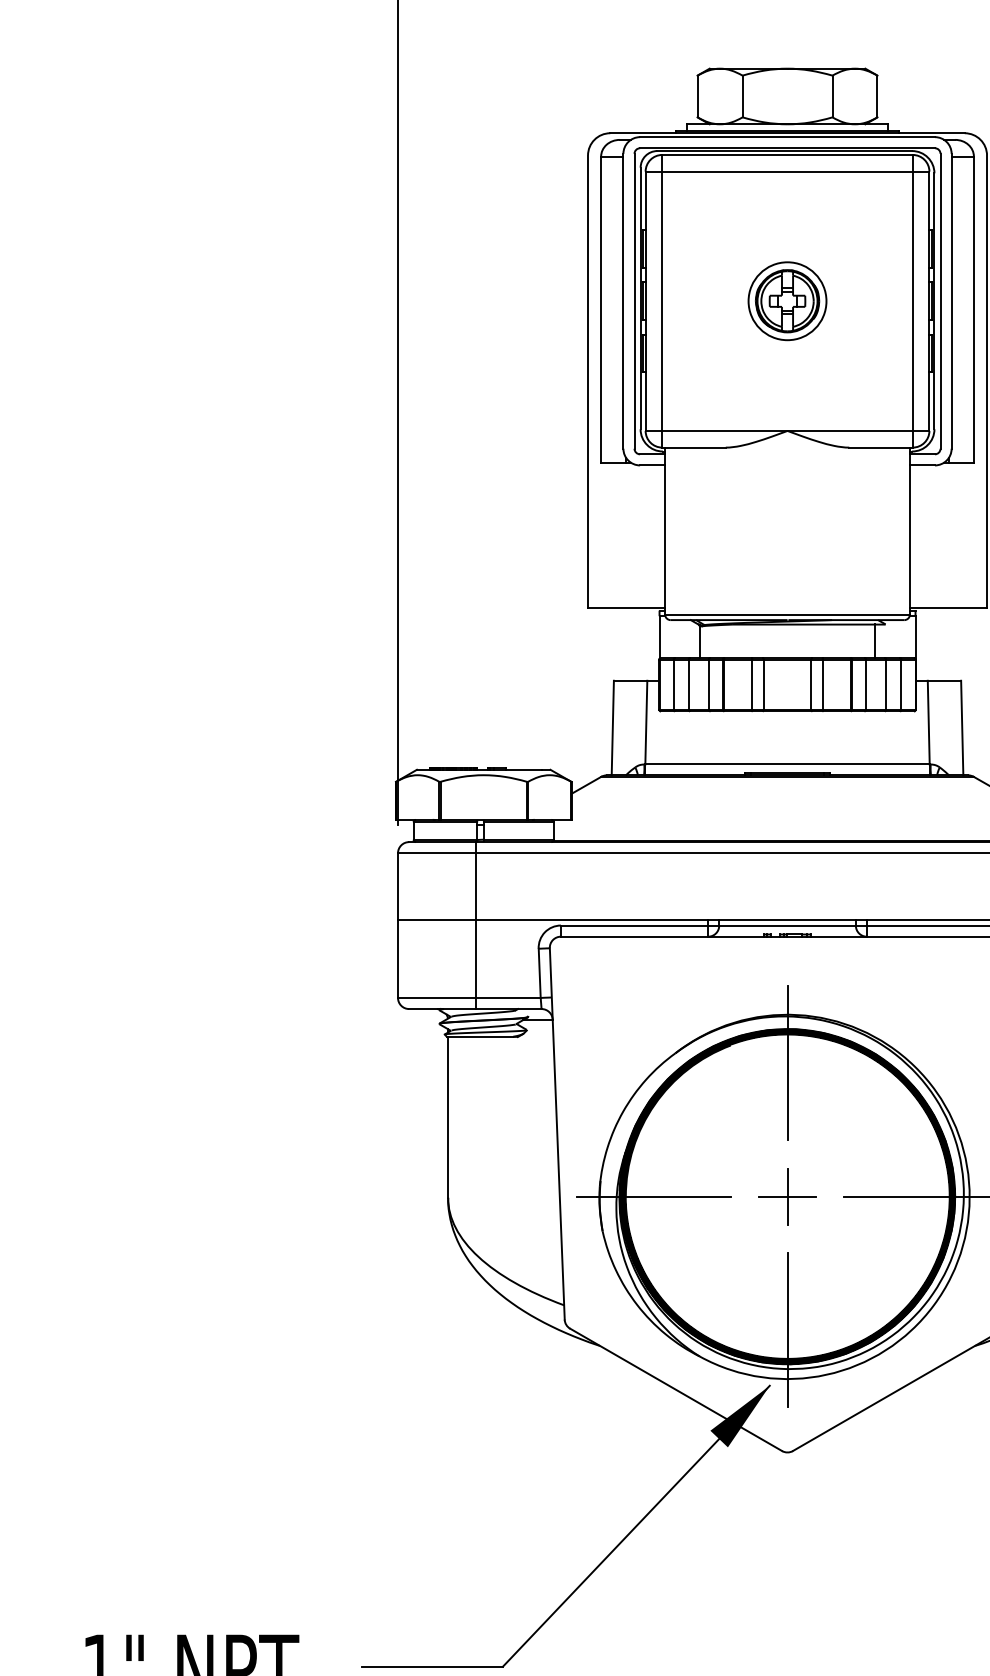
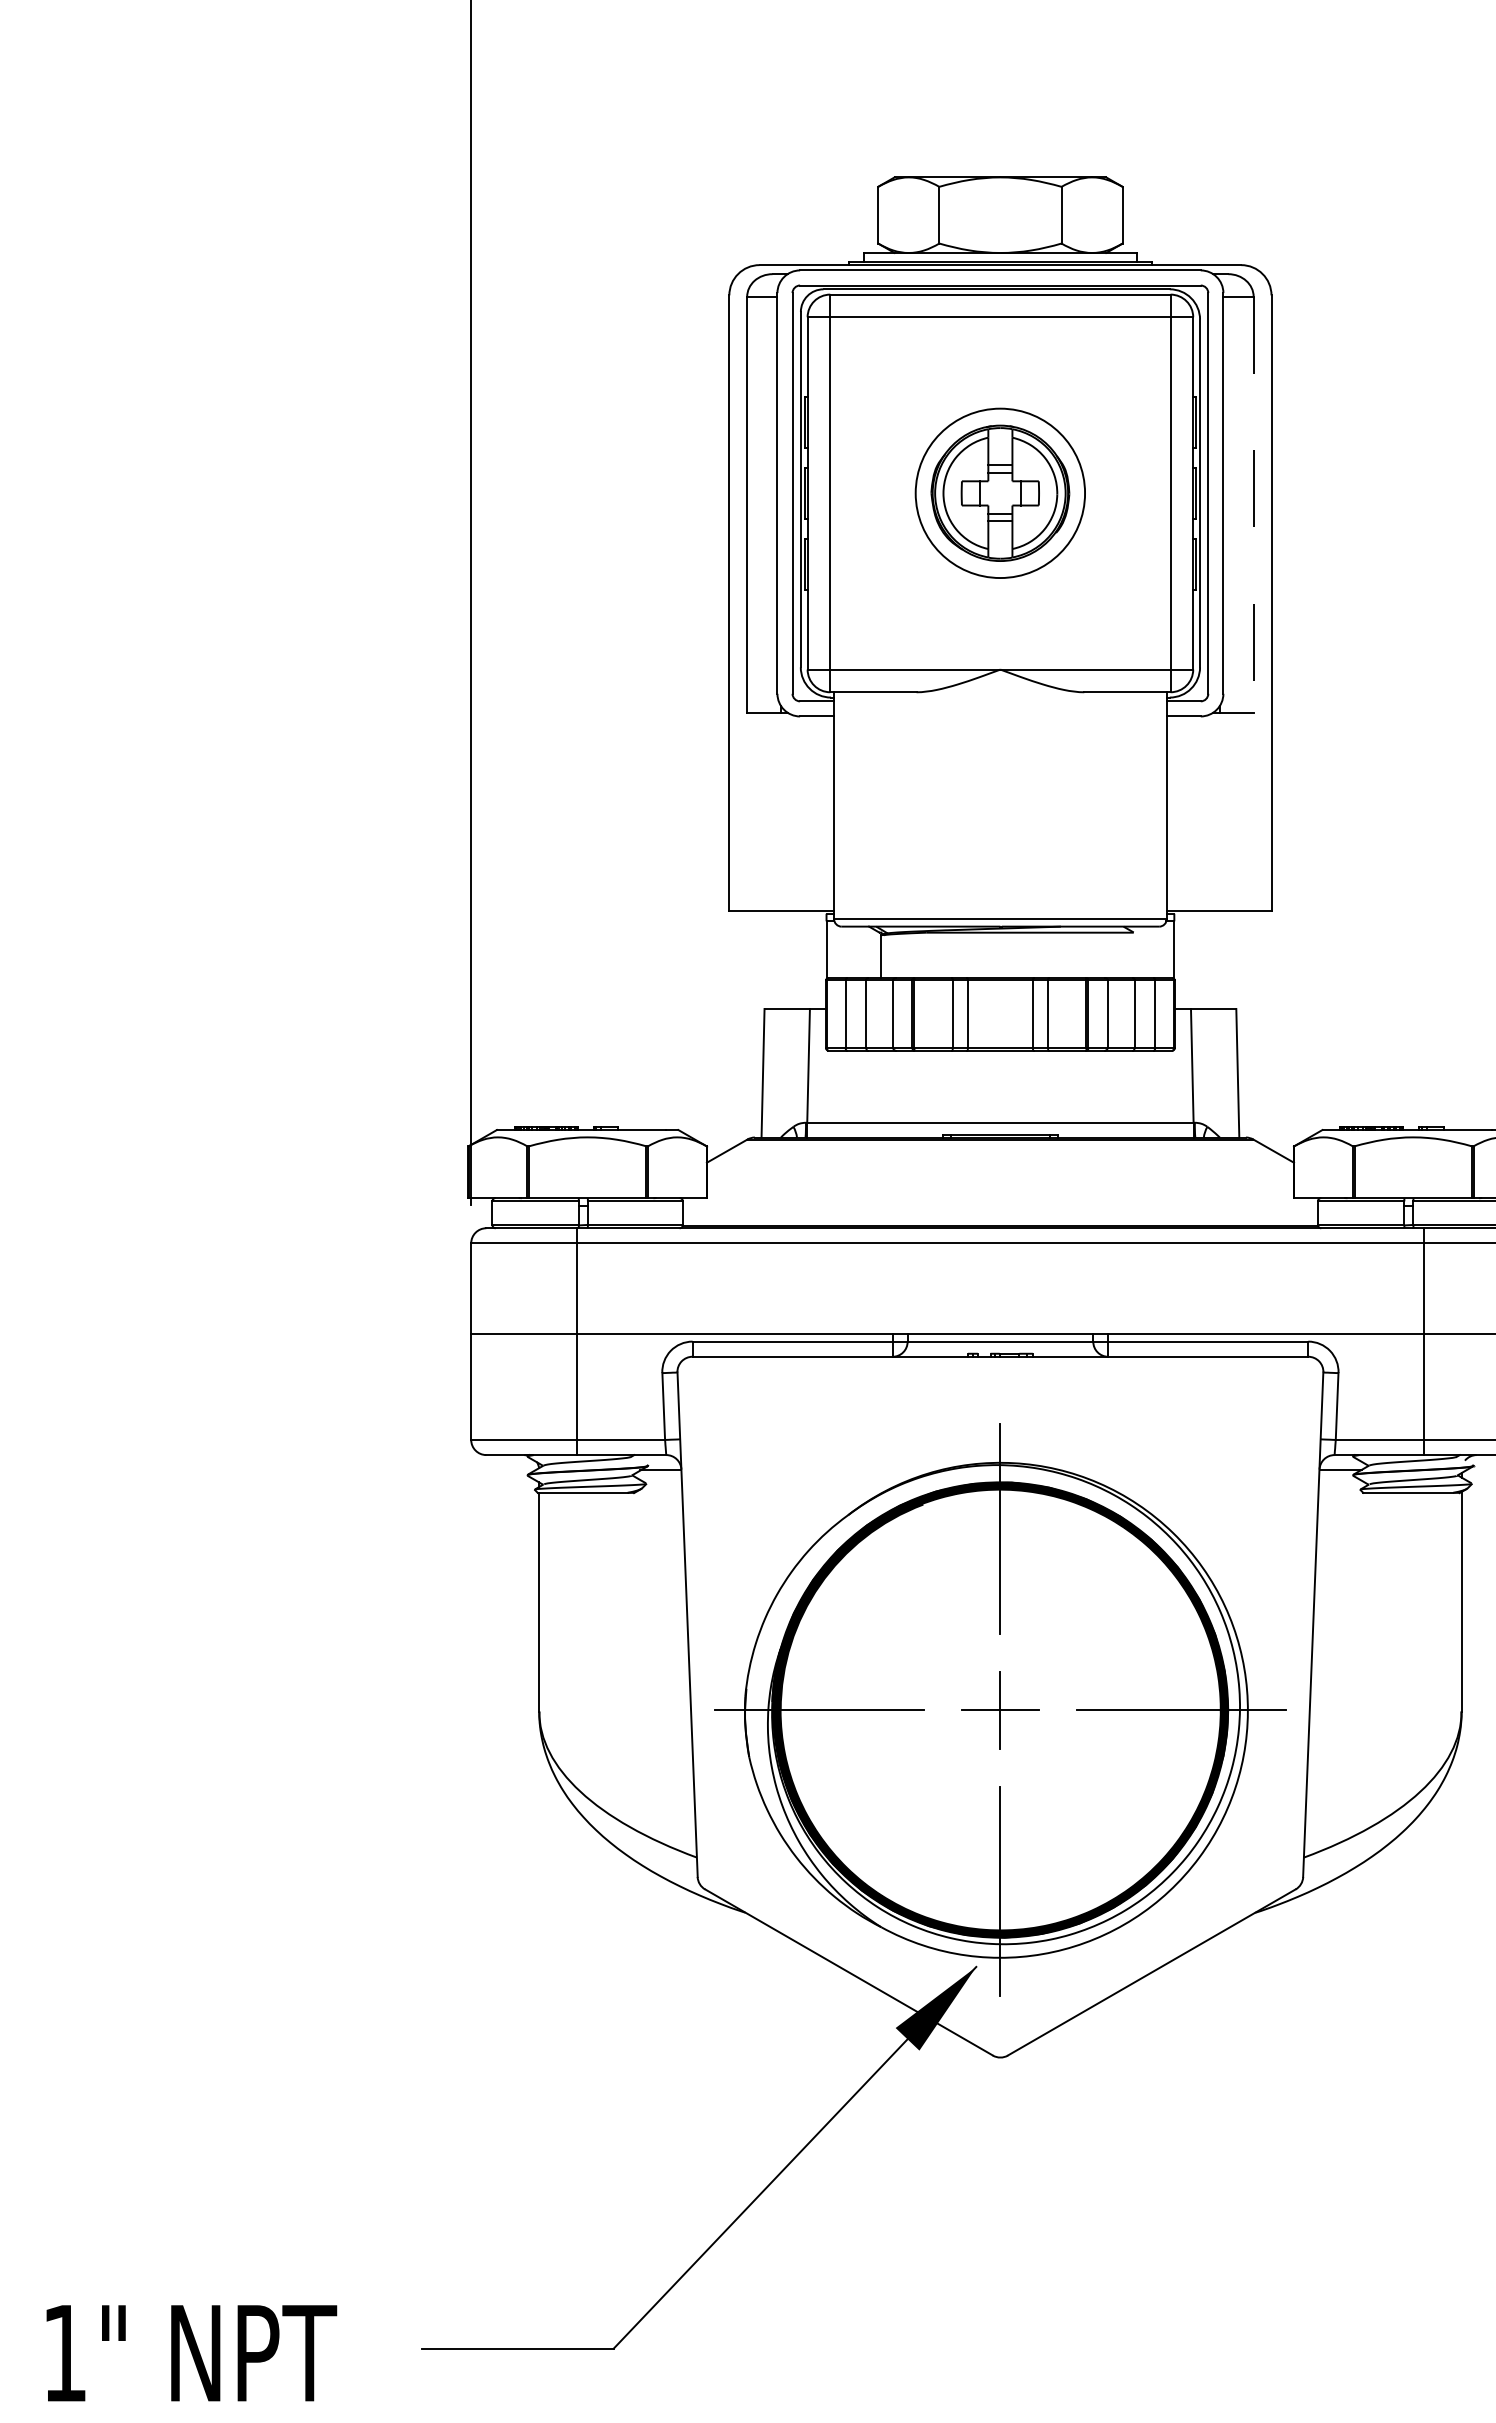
part: (787, 301) -> (1000, 493), size x1.6
line: (973, 309) -> (1253, 504), solid -> dashed
line: (875, 641) -> (1119, 955), removed

